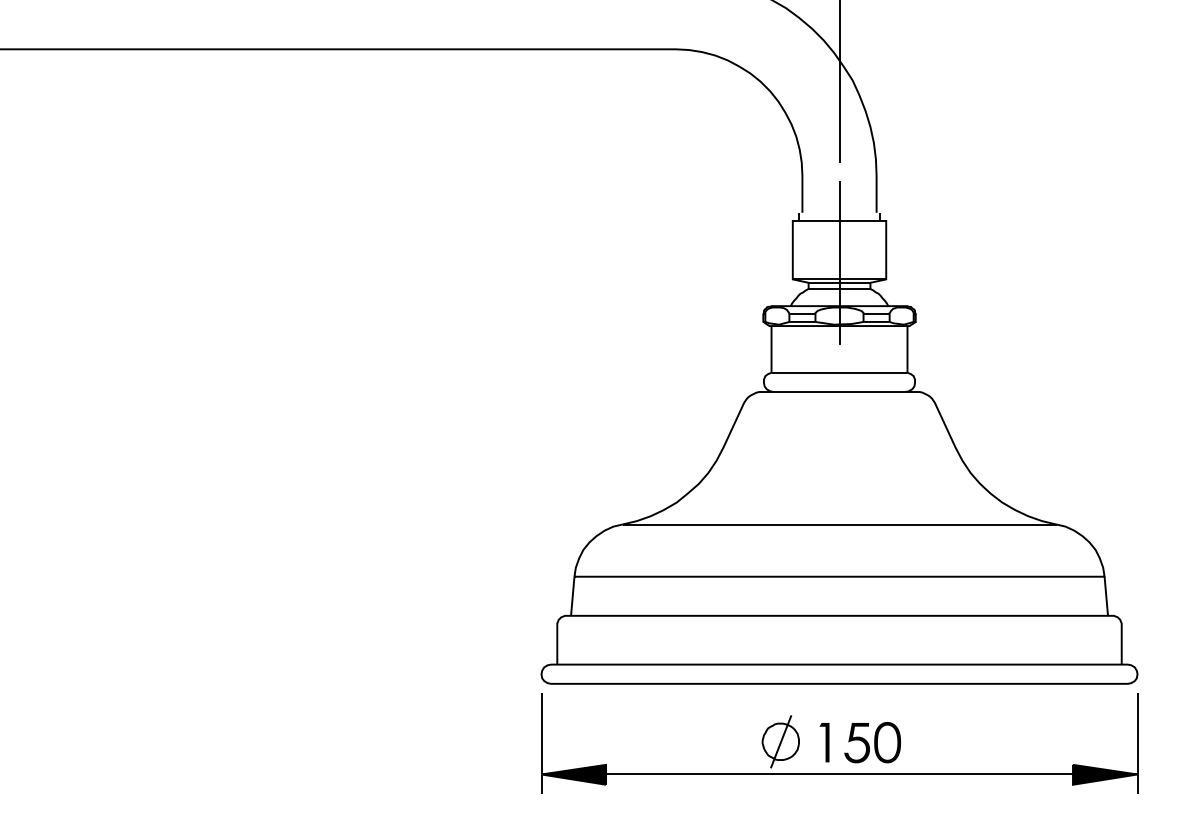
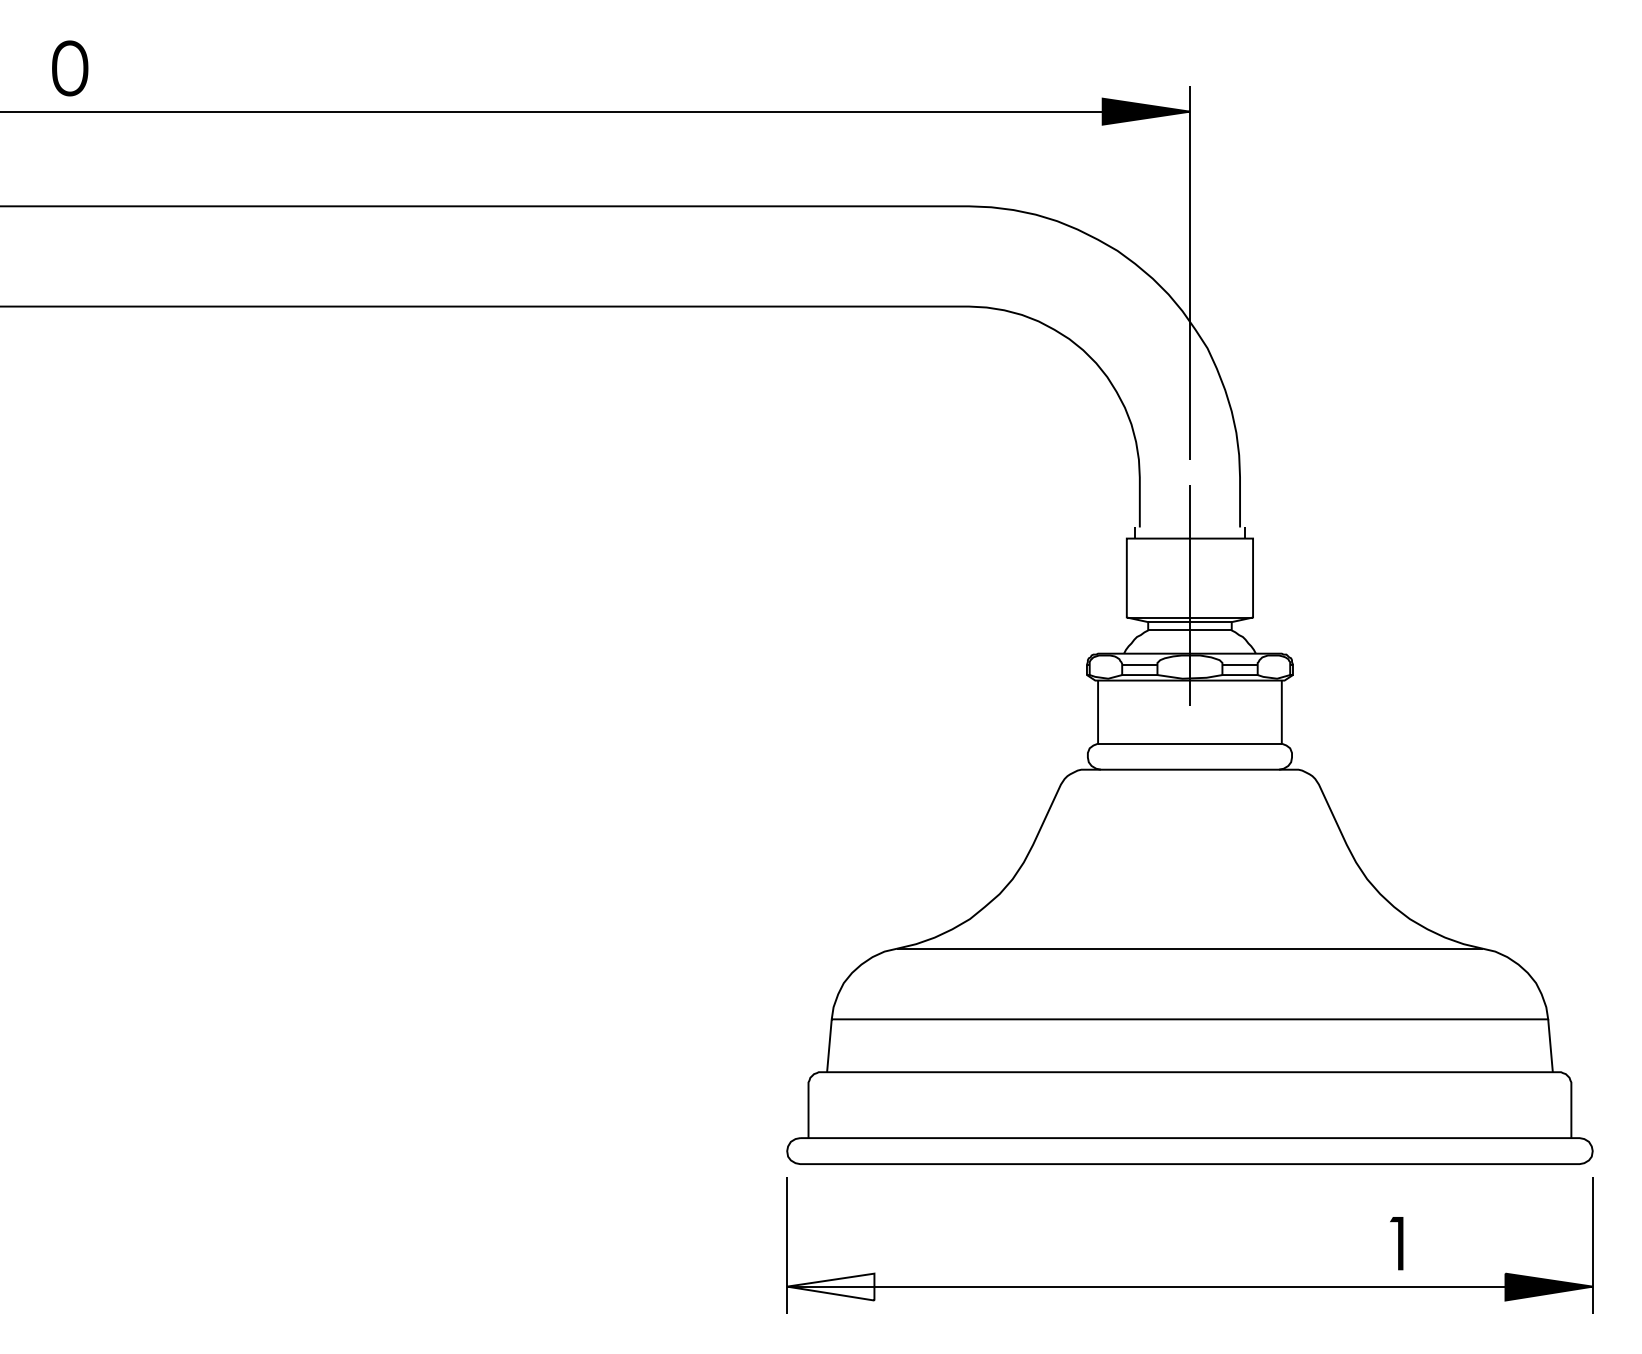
part: (780, 741) -> (1110, 1242), removed
part: (824, 742) -> (1396, 1243), moved
part: (872, 742) -> (1234, 1243), removed
fill: (573, 774) -> (830, 1286), removed

